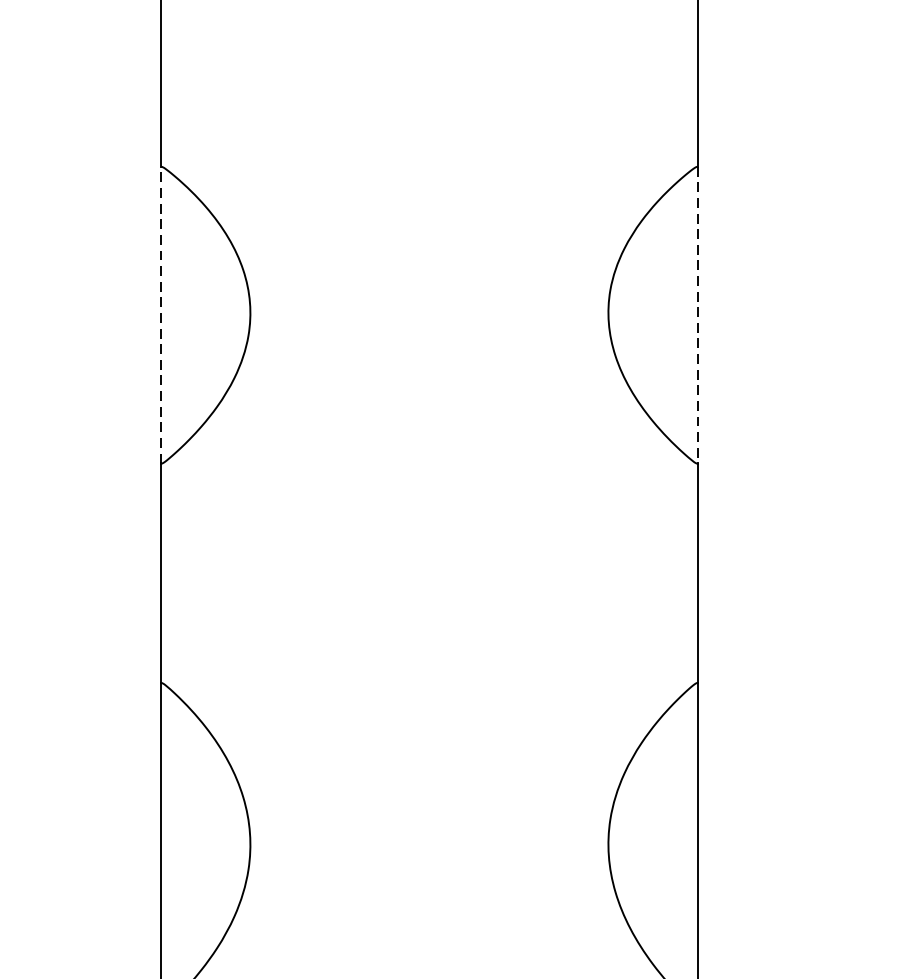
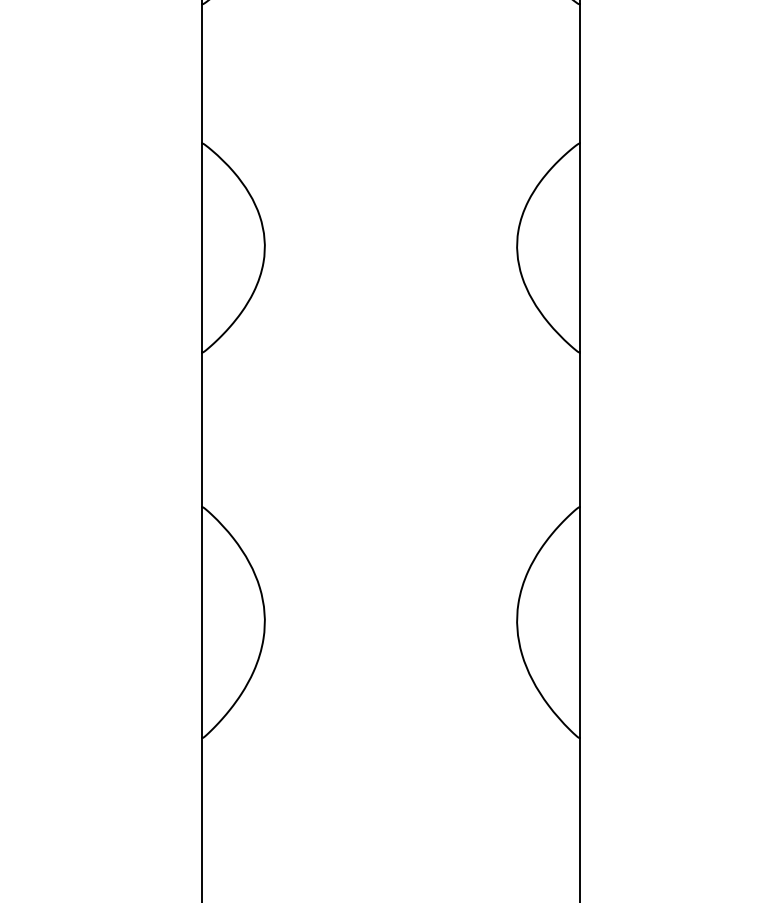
line: (160, 314) -> (201, 247), dashed -> solid
line: (698, 314) -> (580, 247), dashed -> solid

